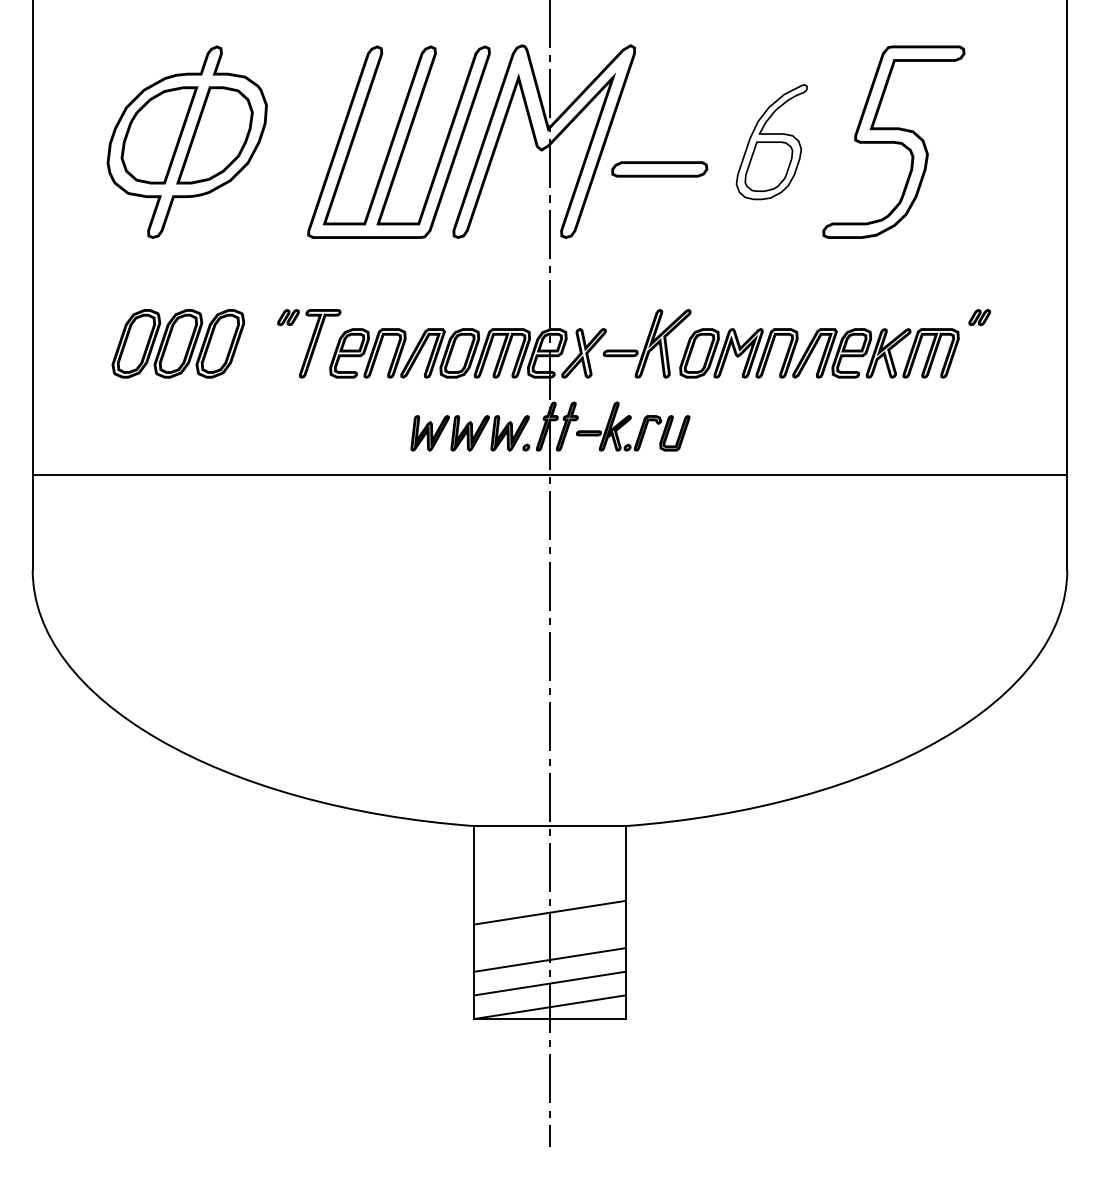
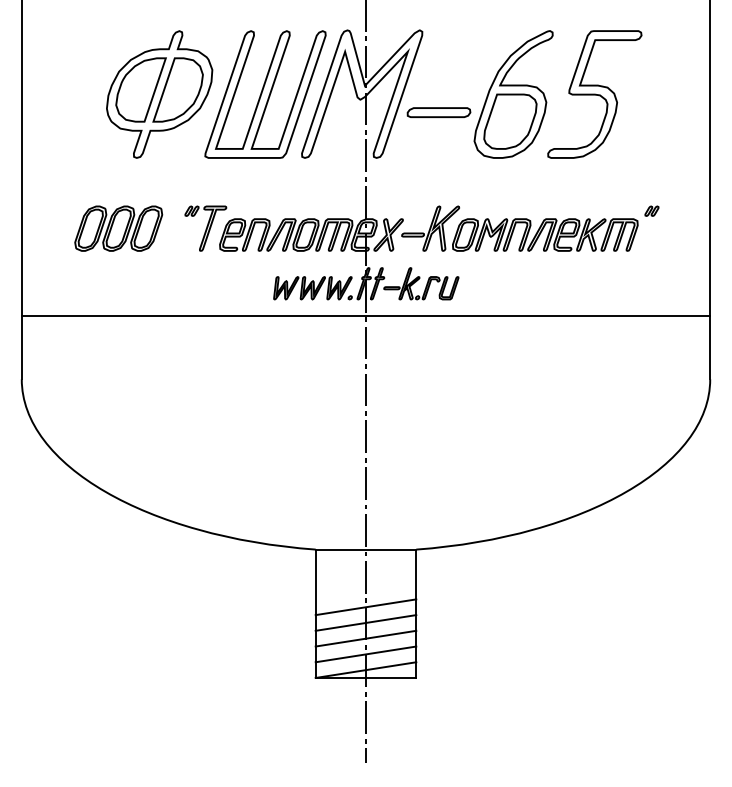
part: (187, 142) -> (159, 94), moved
part: (771, 142) -> (513, 94), size x1.67
line: (549, 935) -> (365, 622), added

